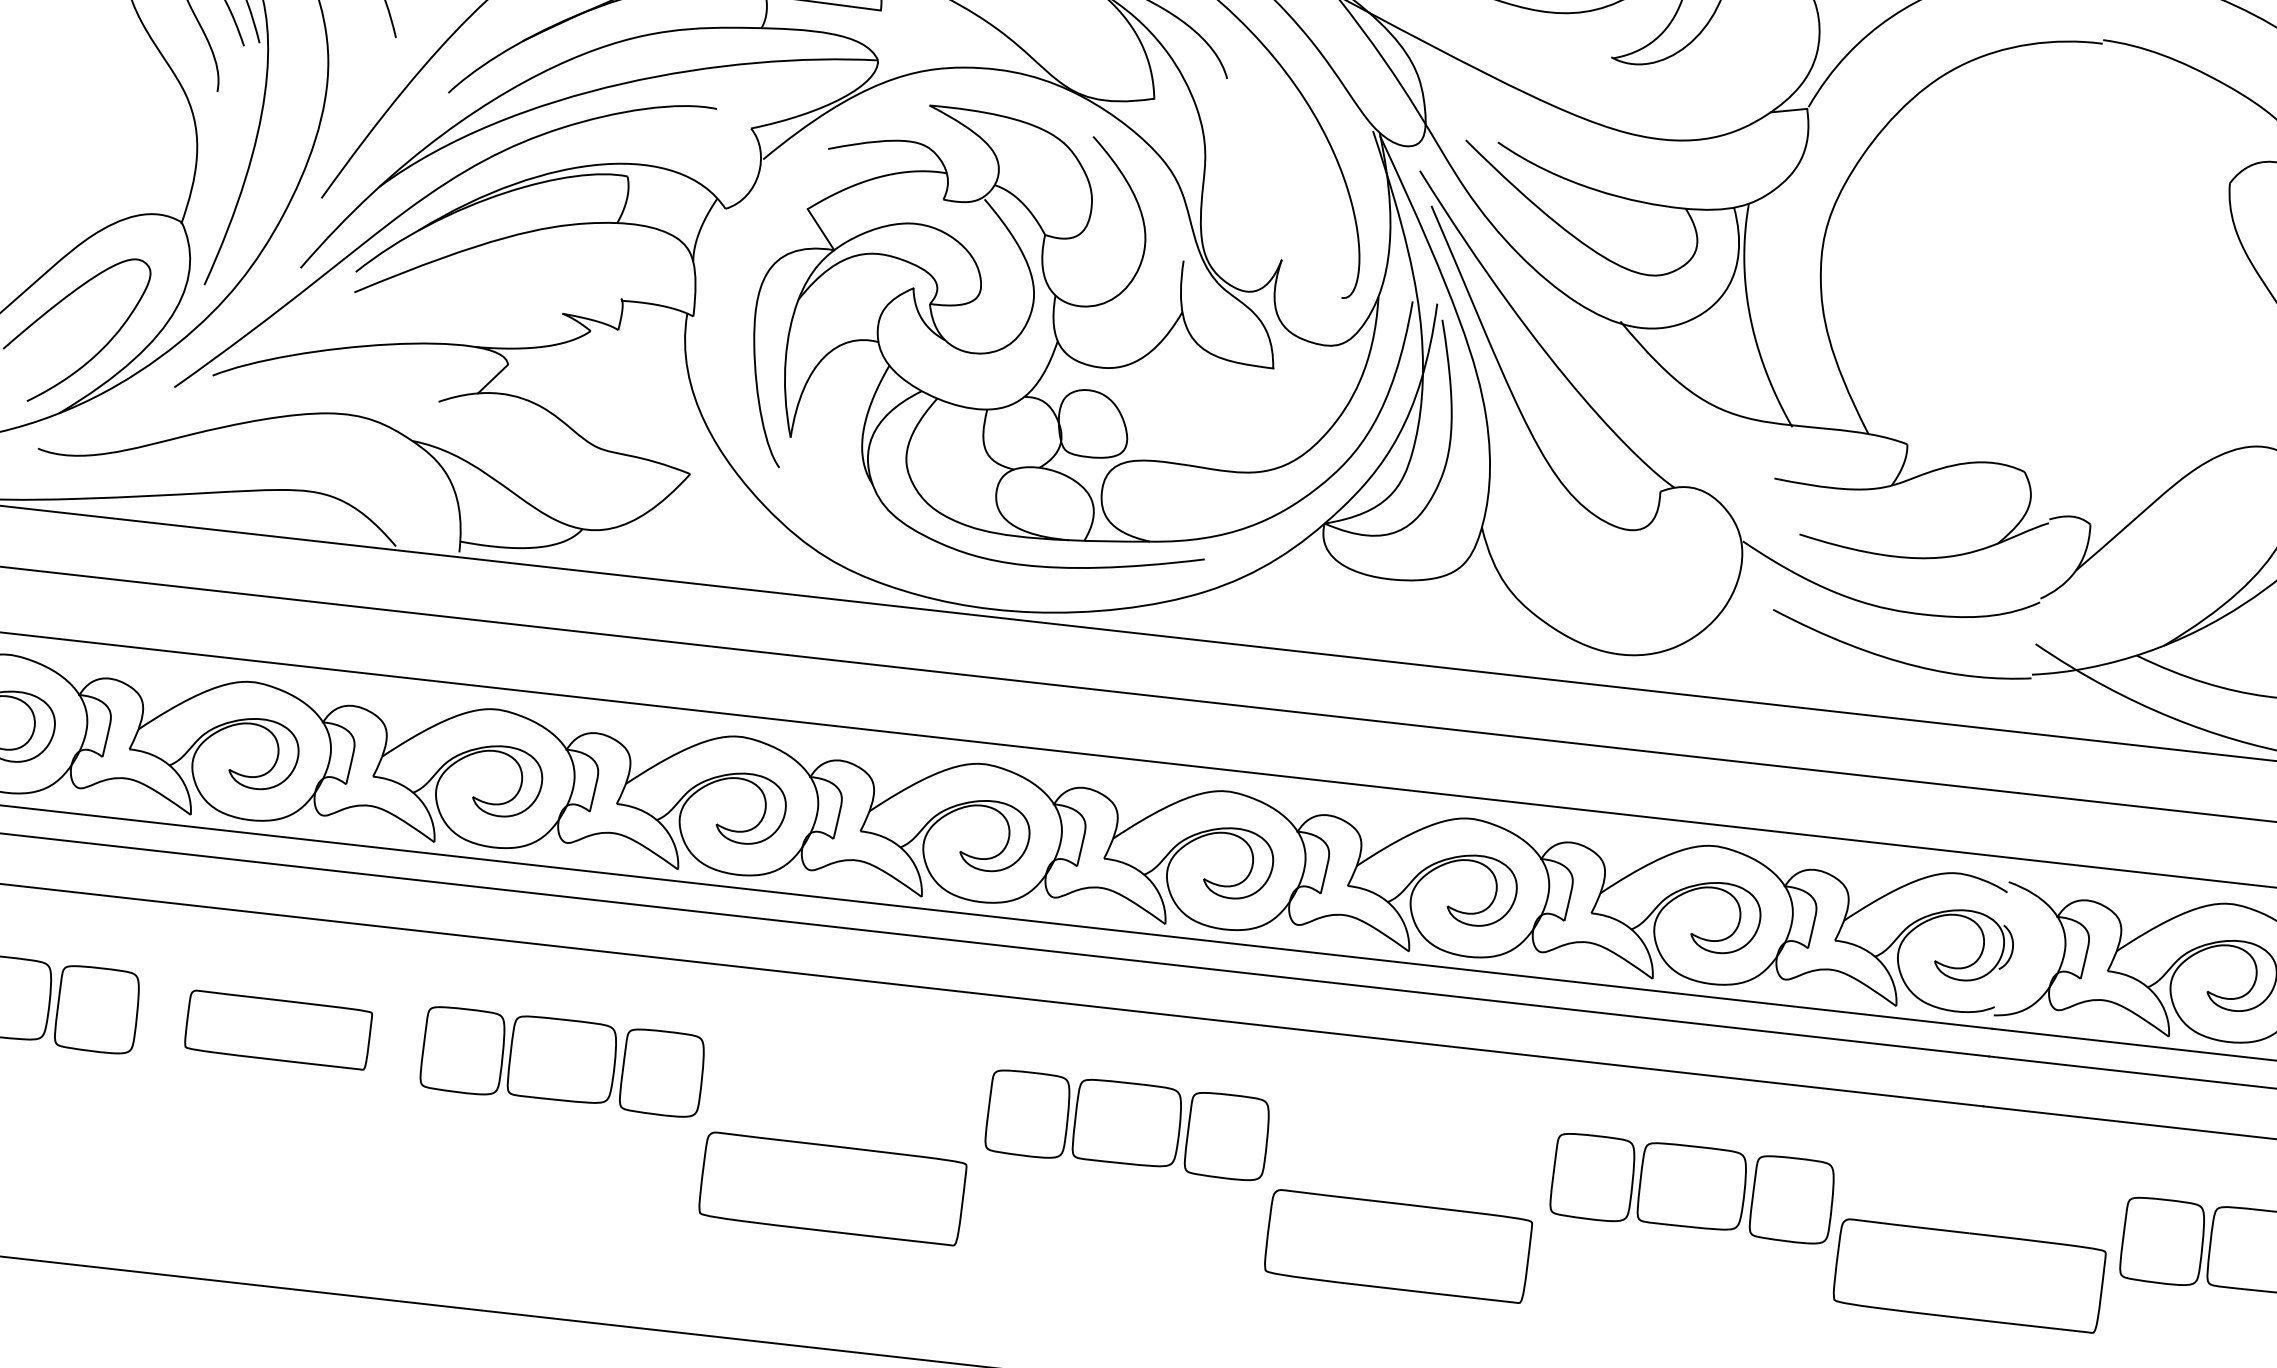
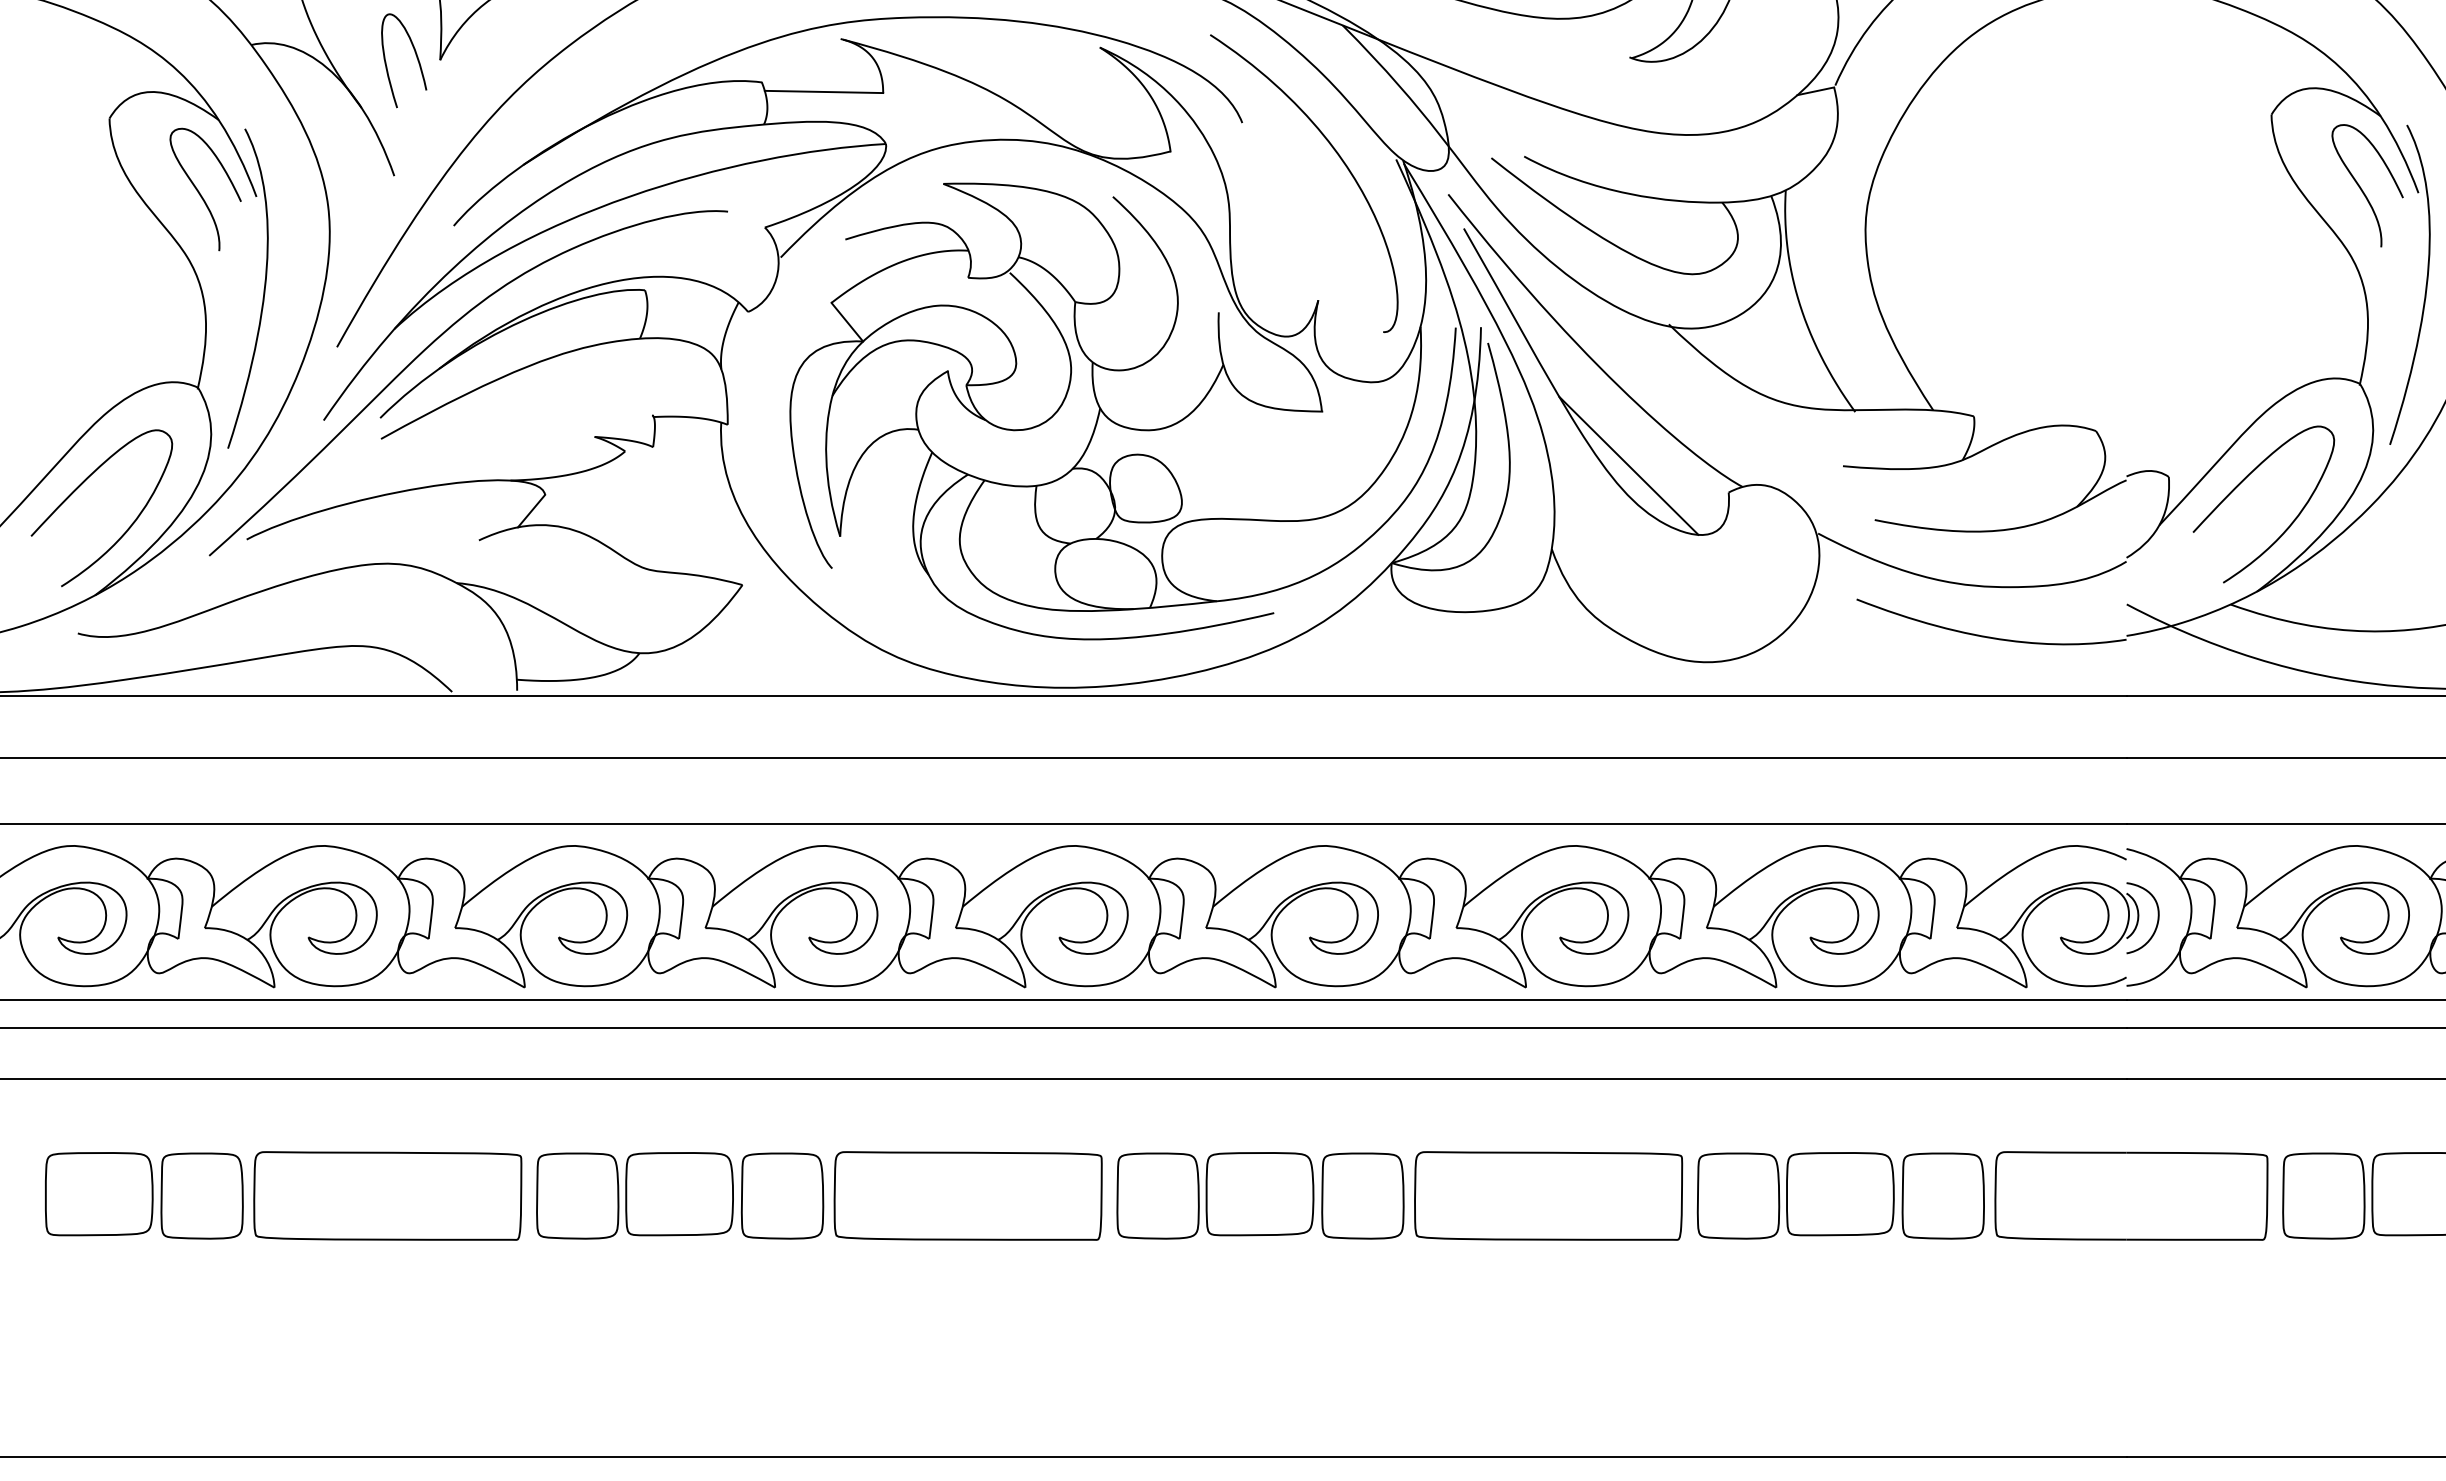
line: (1565, 454) -> (1628, 465), added
curve: (2161, 538) -> (2242, 482), added
curve: (2029, 957) -> (2156, 923), added
part: (278, 1029) -> (387, 1195), size x1.43
part: (831, 1188) -> (967, 1195), moved
part: (1398, 1245) -> (1548, 1195), moved
part: (1969, 1275) -> (2131, 1195), moved

